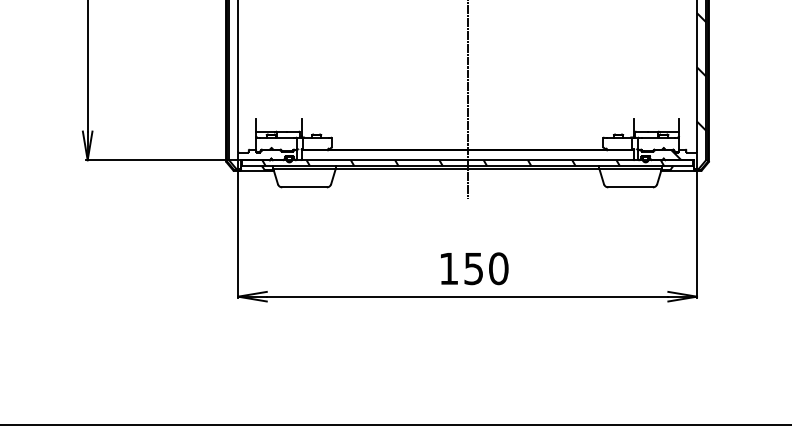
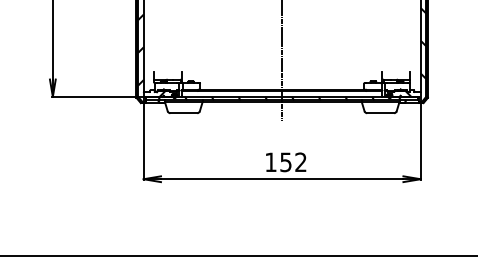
hatch: (251, 91) -> (151, 55), added
text: (497, 268) -> (300, 162), 150 -> 152

